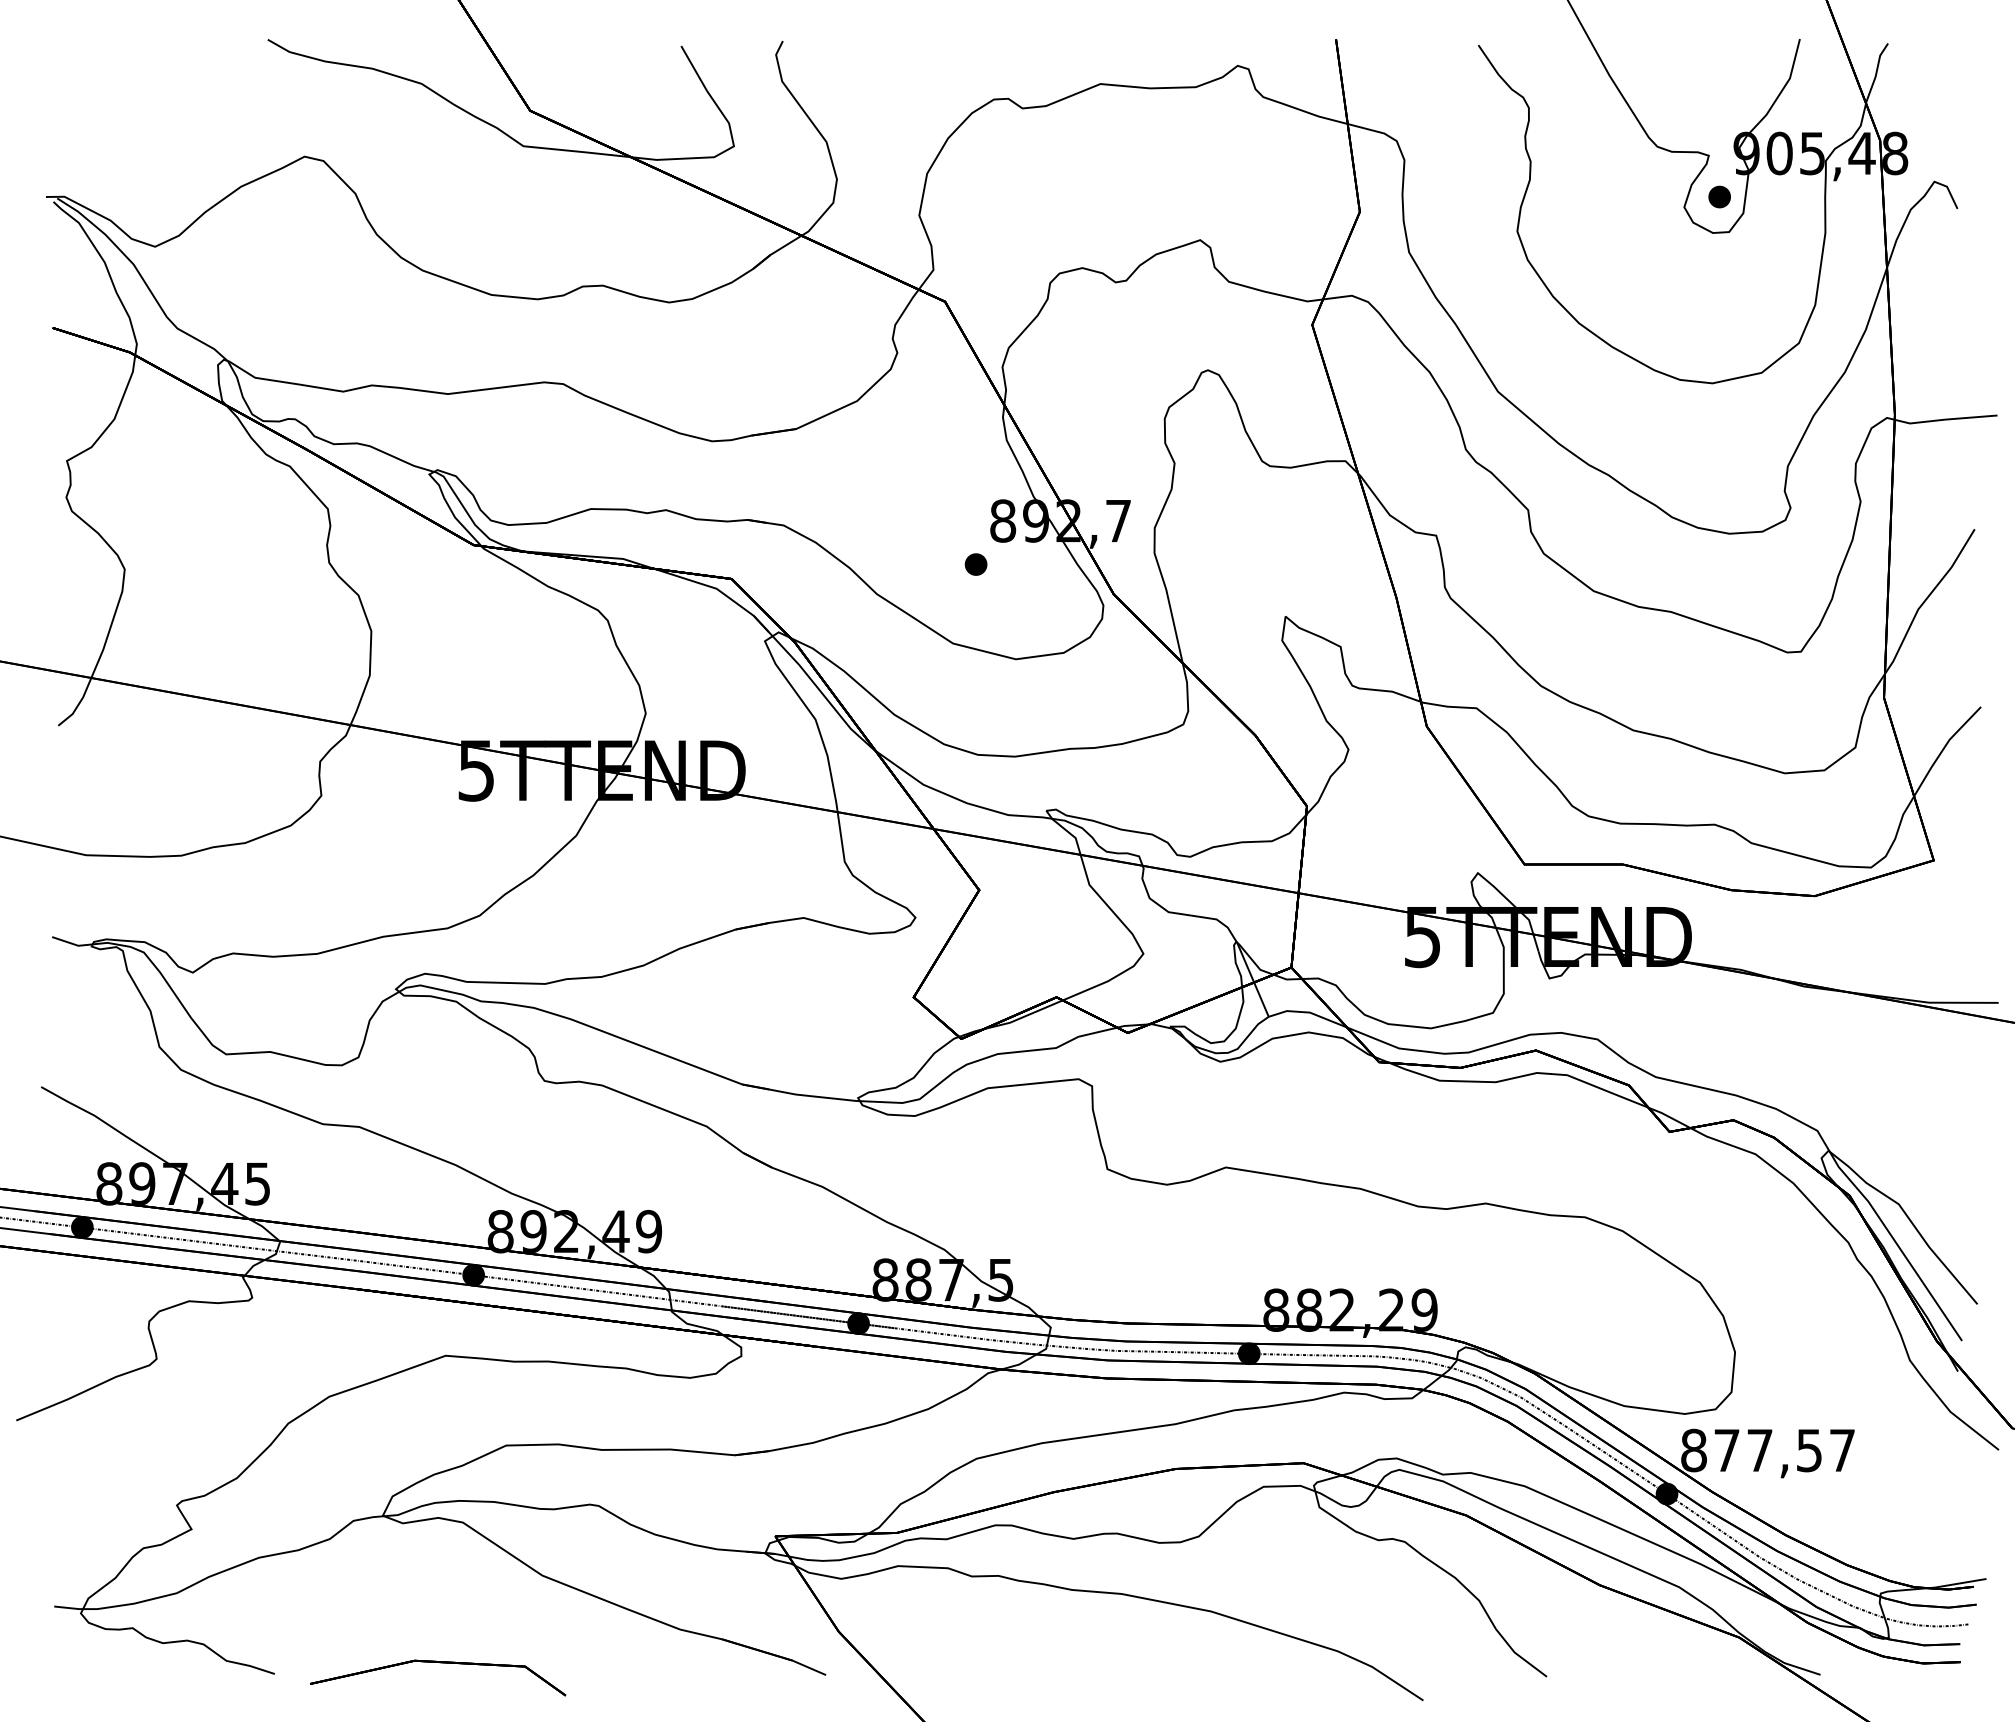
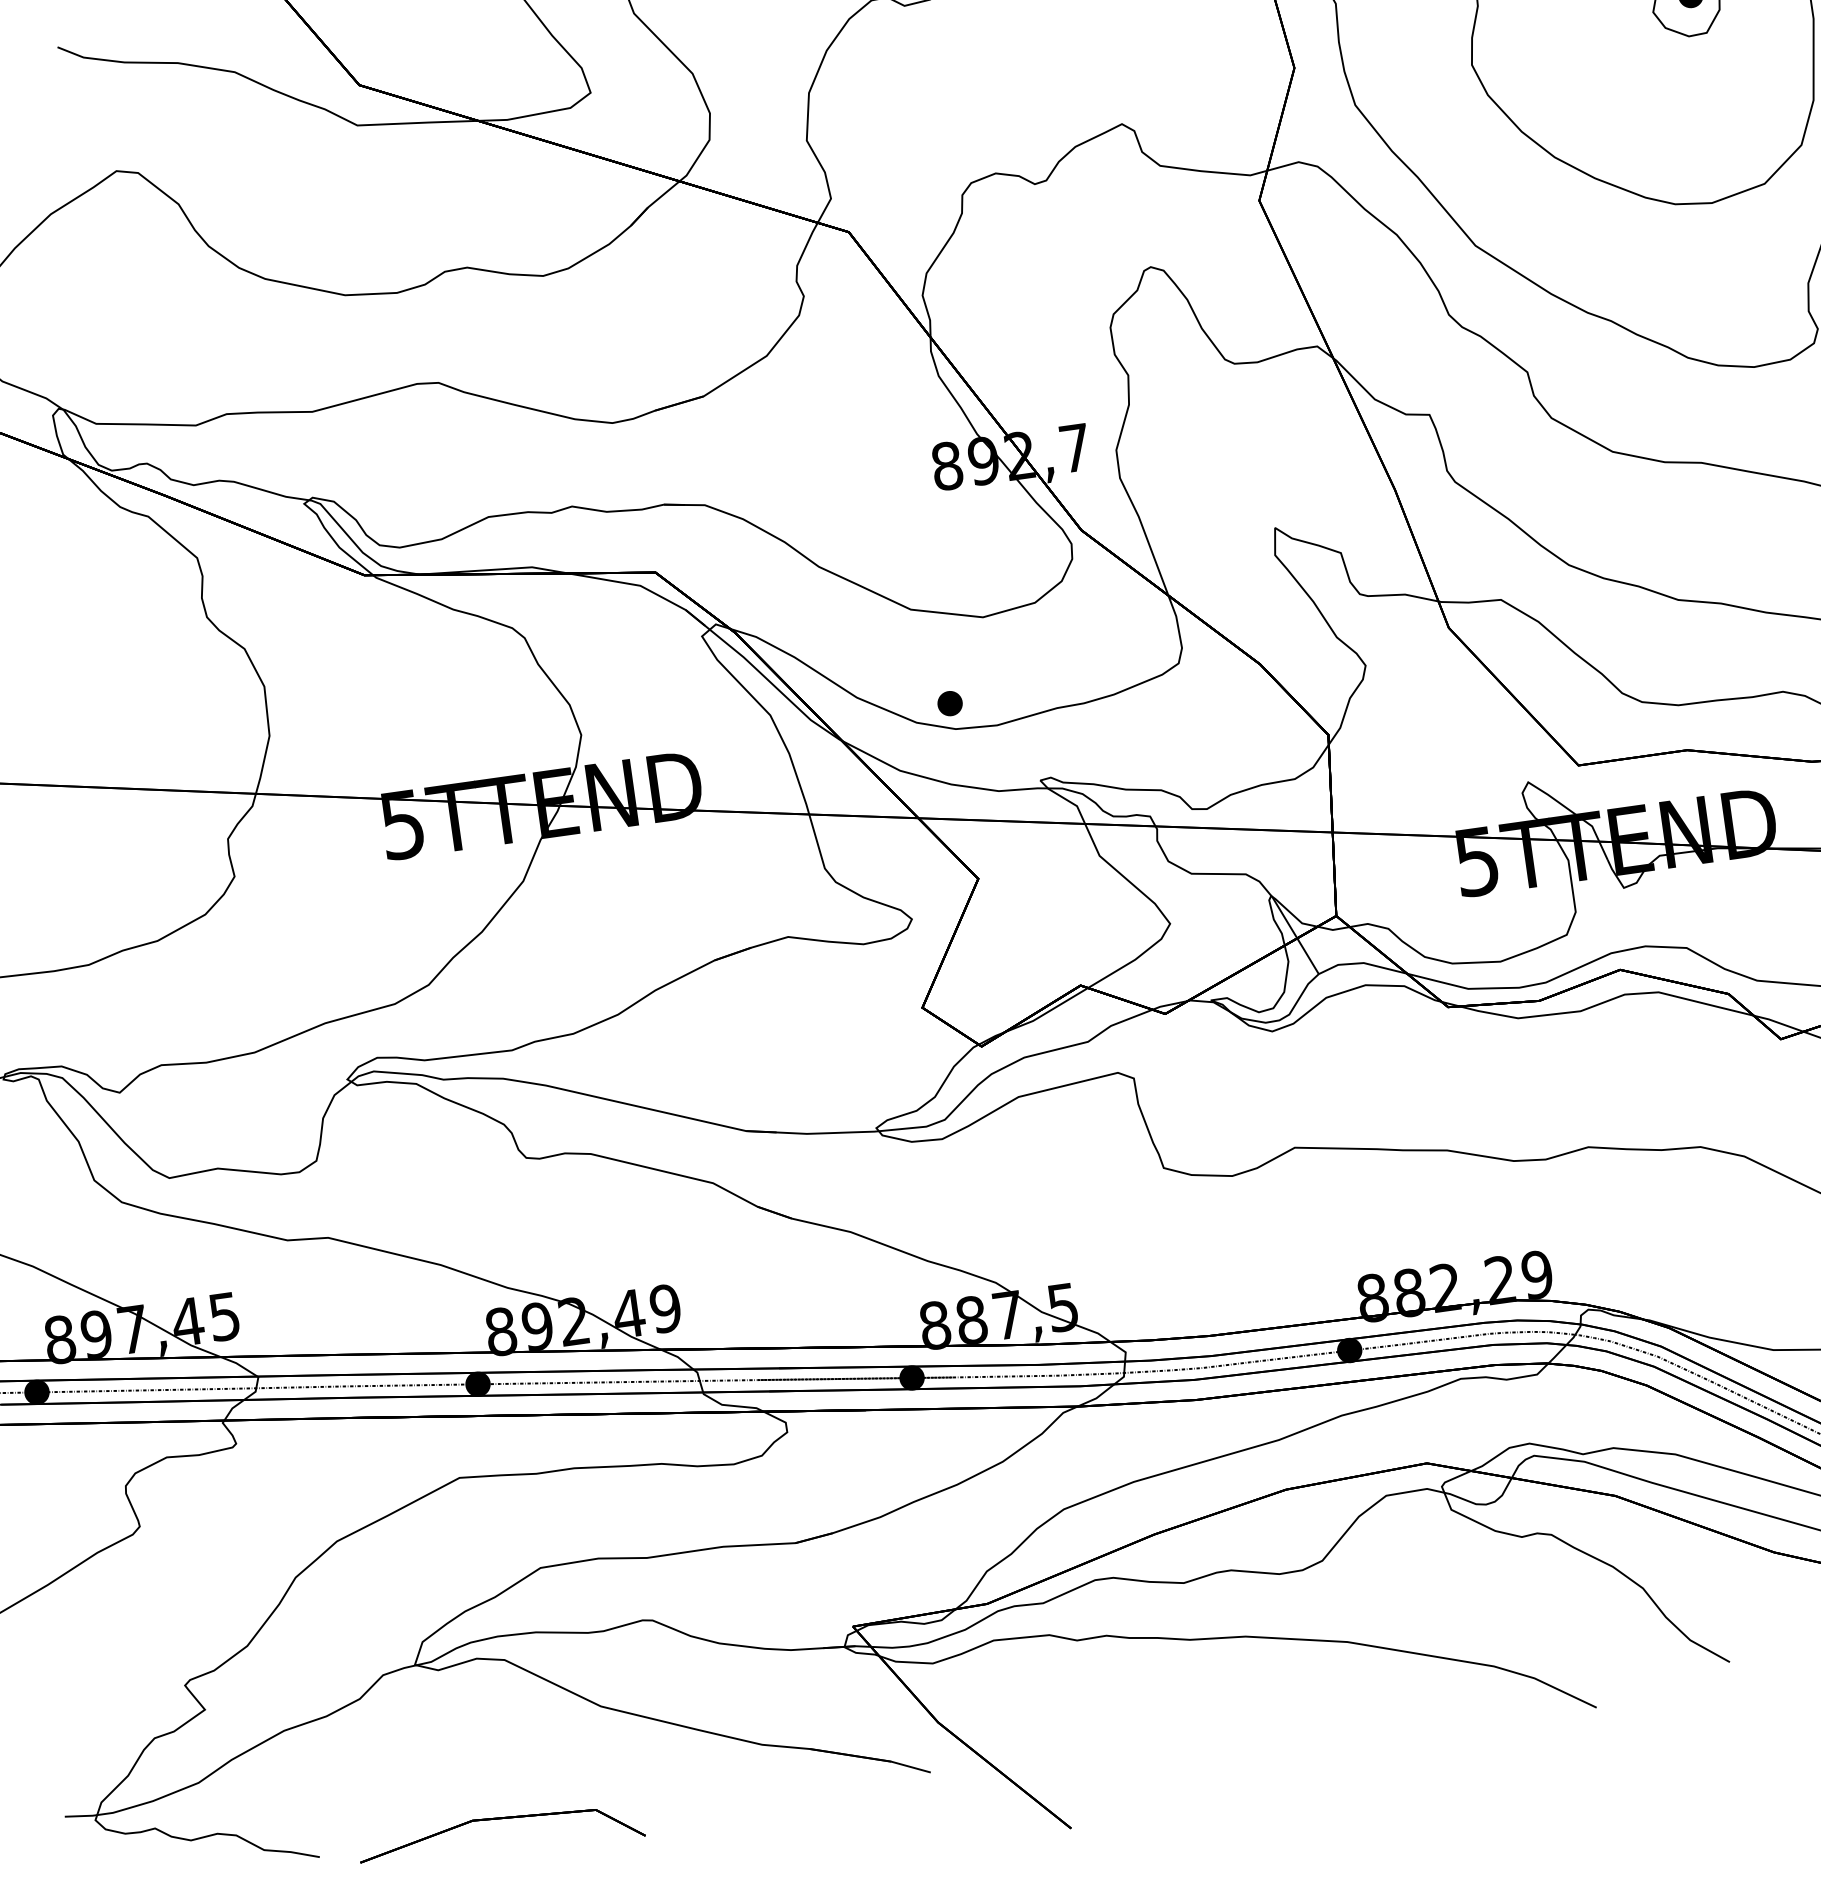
part: (975, 564) -> (949, 703), moved

